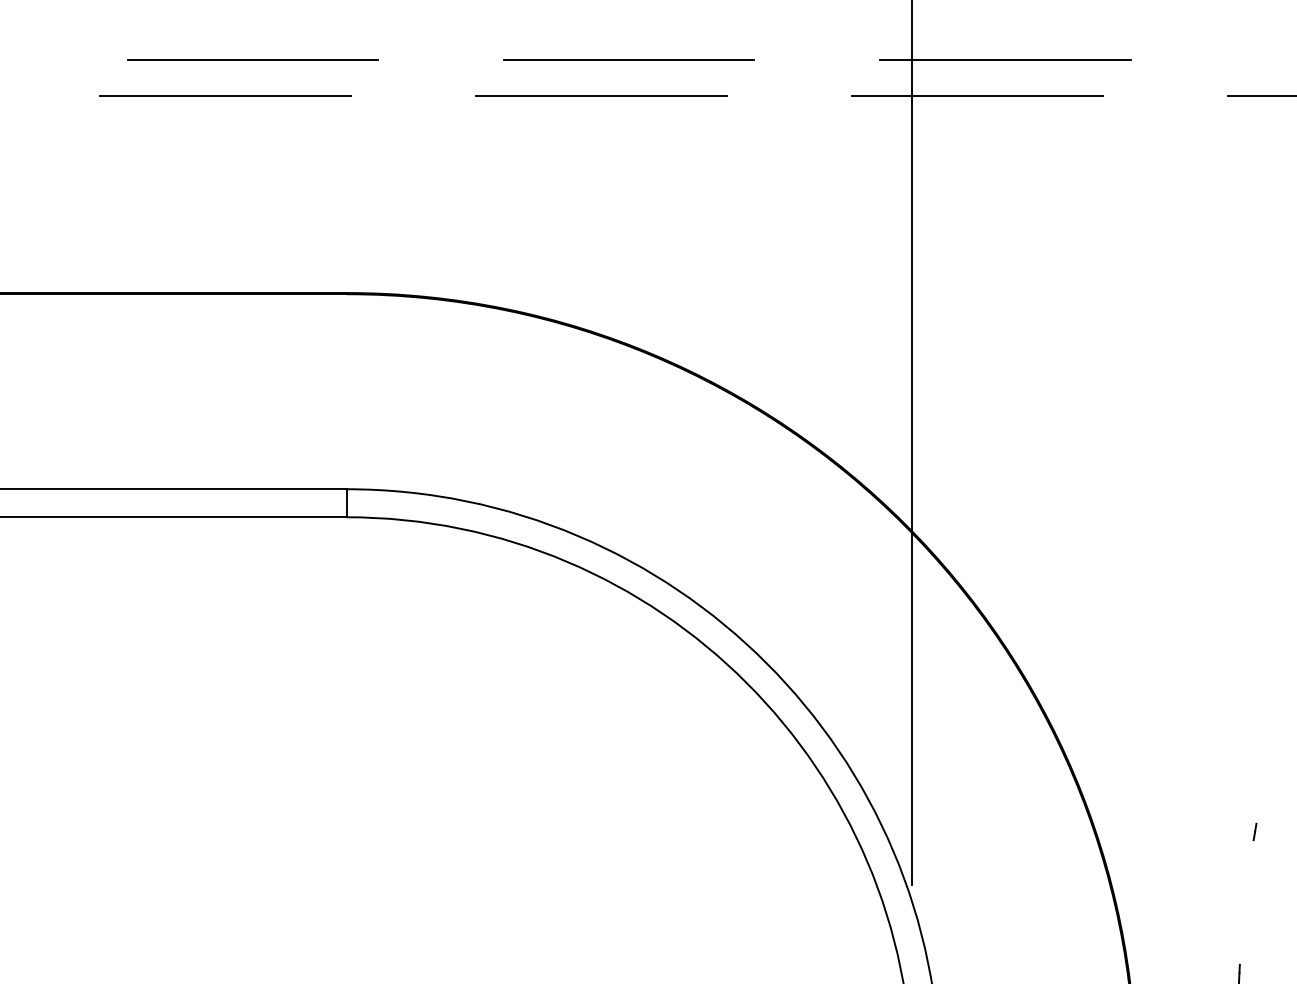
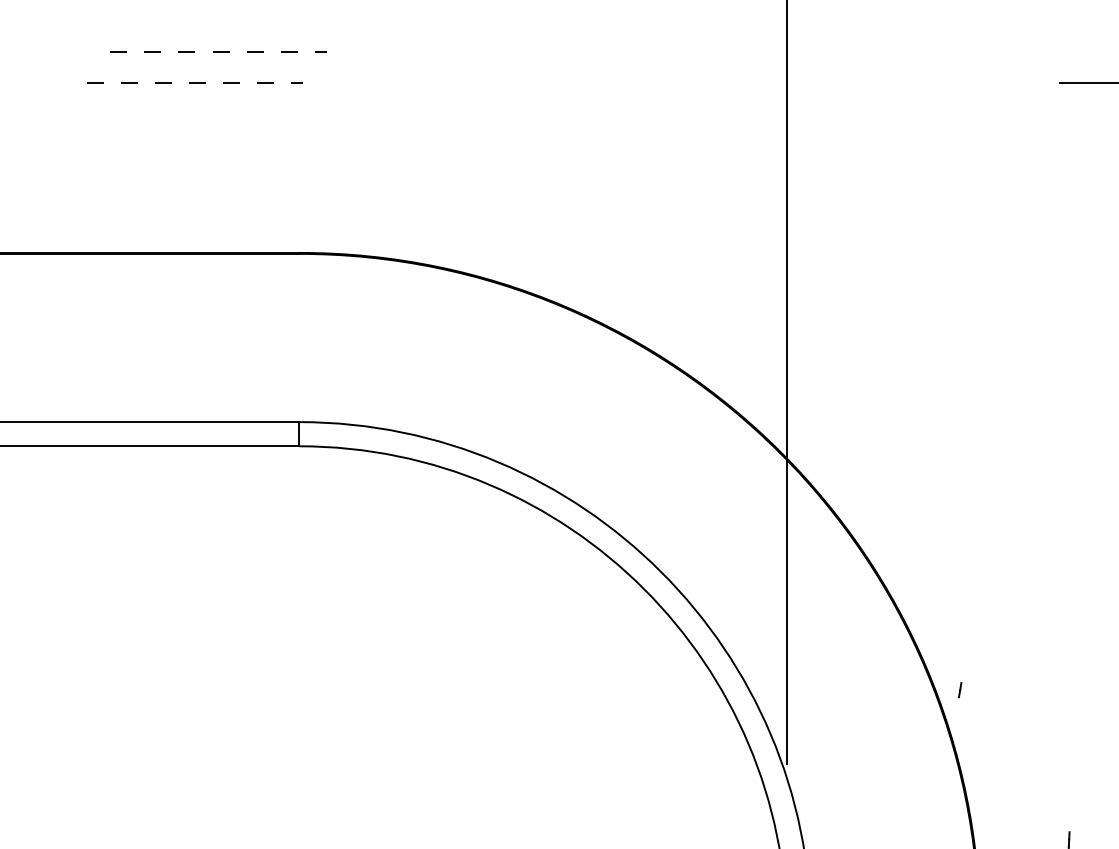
line: (253, 60) -> (218, 52), solid -> dashed
line: (628, 60) -> (542, 52), removed
line: (1004, 60) -> (866, 52), removed
line: (226, 96) -> (195, 83), solid -> dashed
line: (601, 96) -> (518, 83), removed
line: (977, 96) -> (843, 83), removed
line: (1254, 831) -> (959, 689), moved

